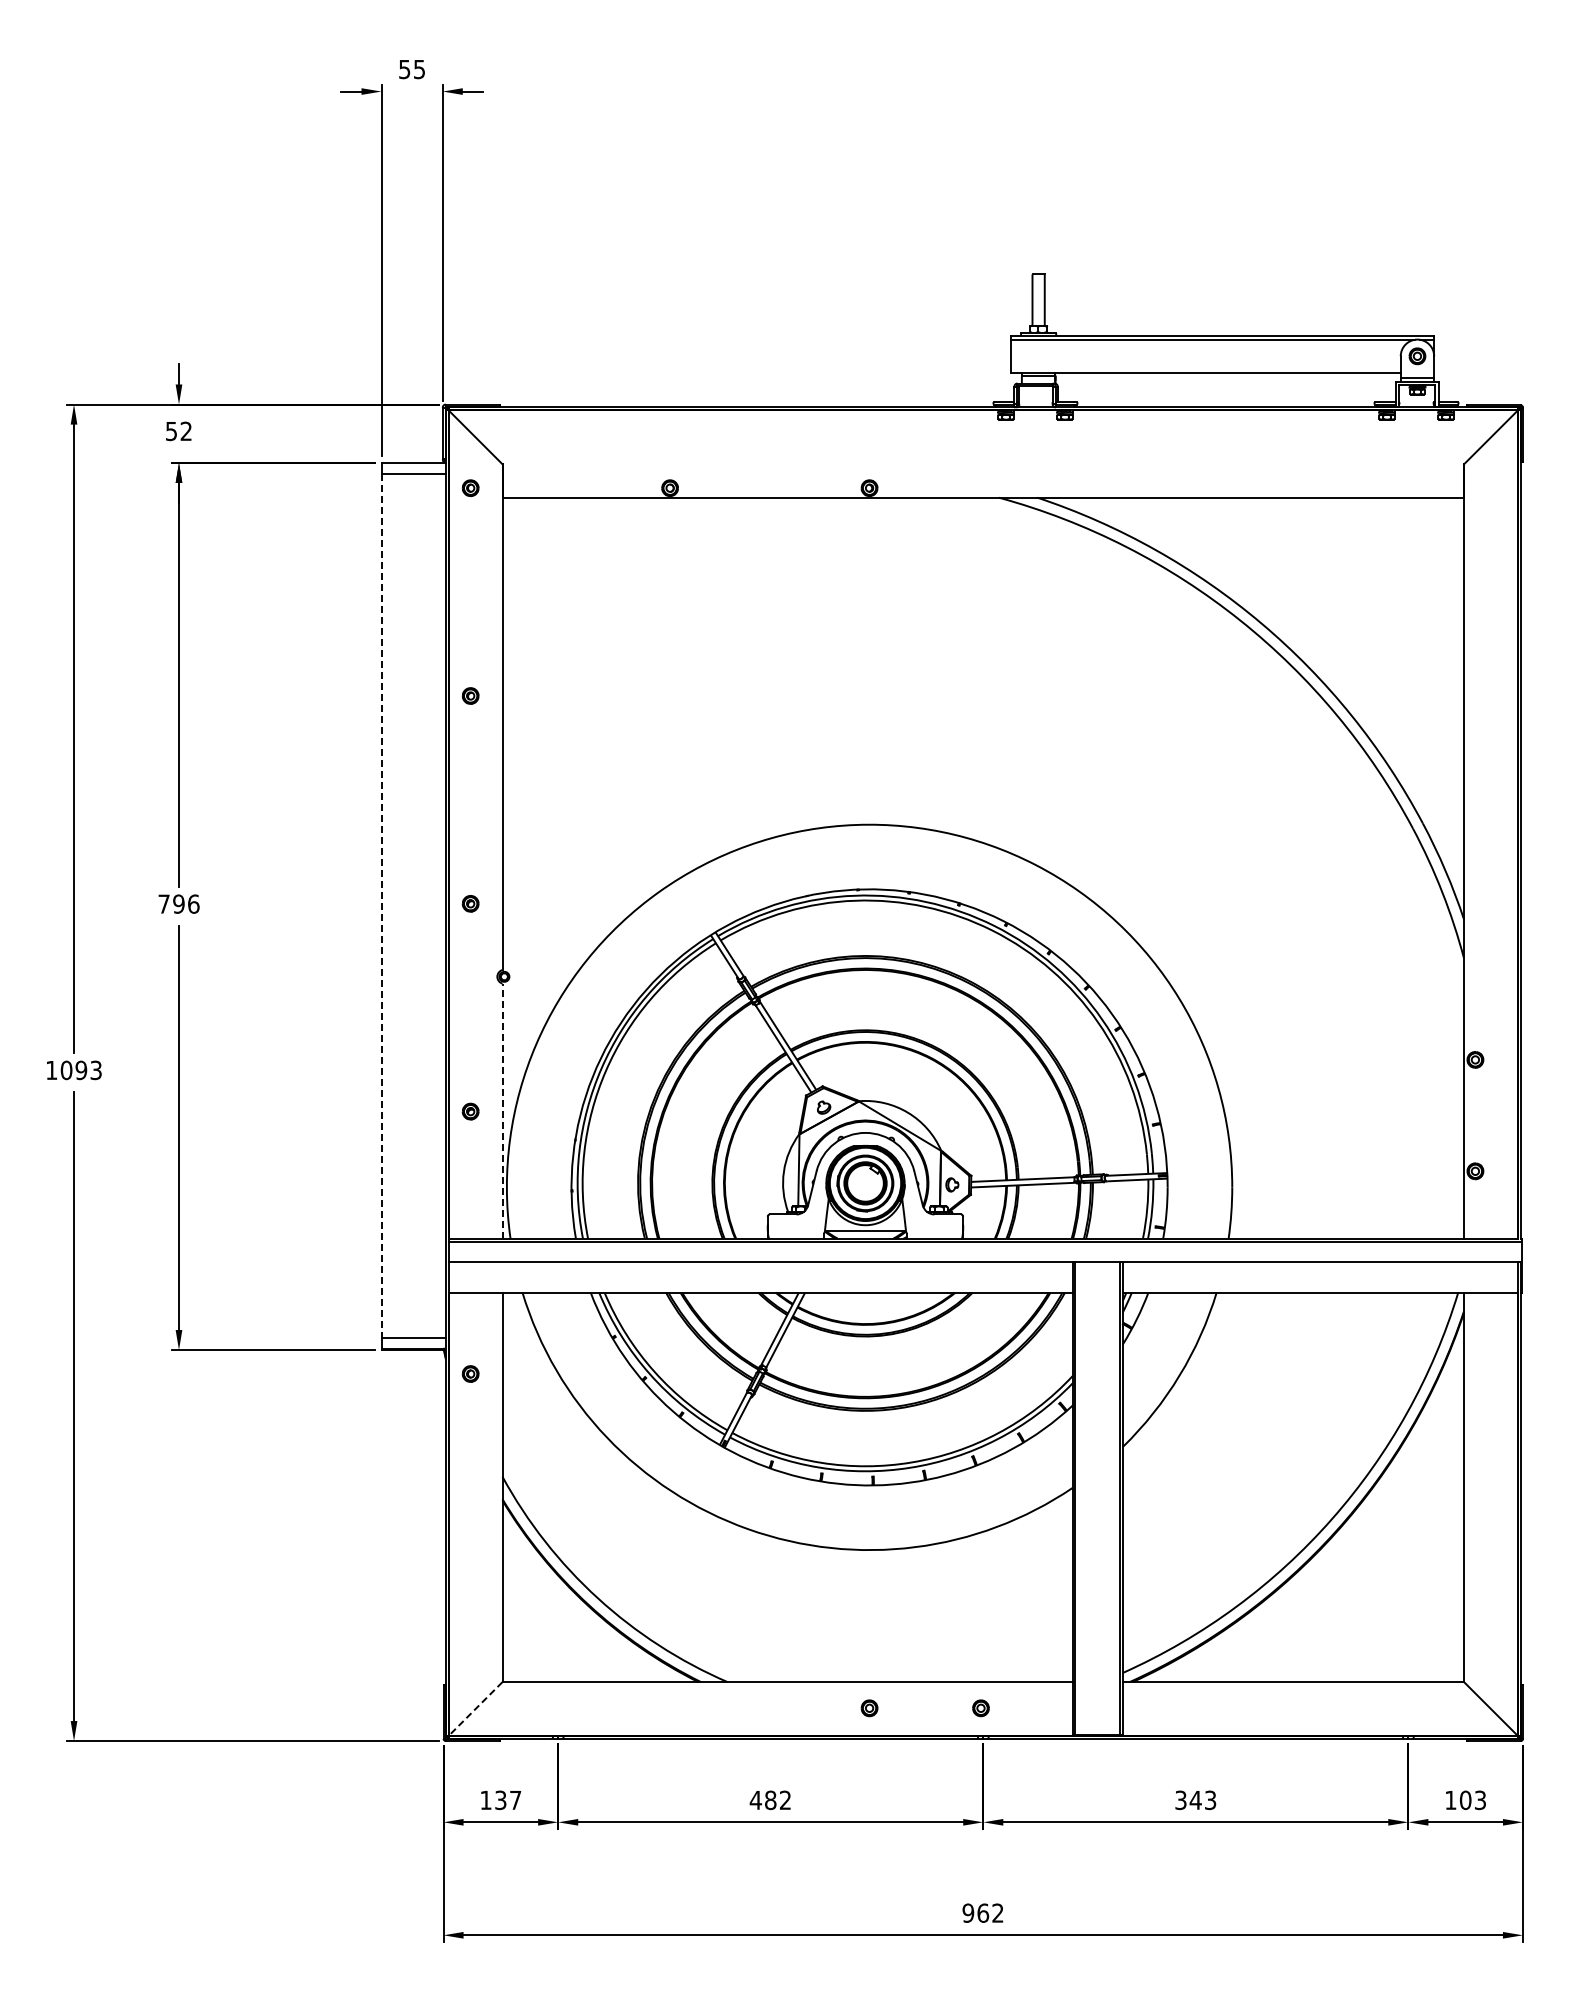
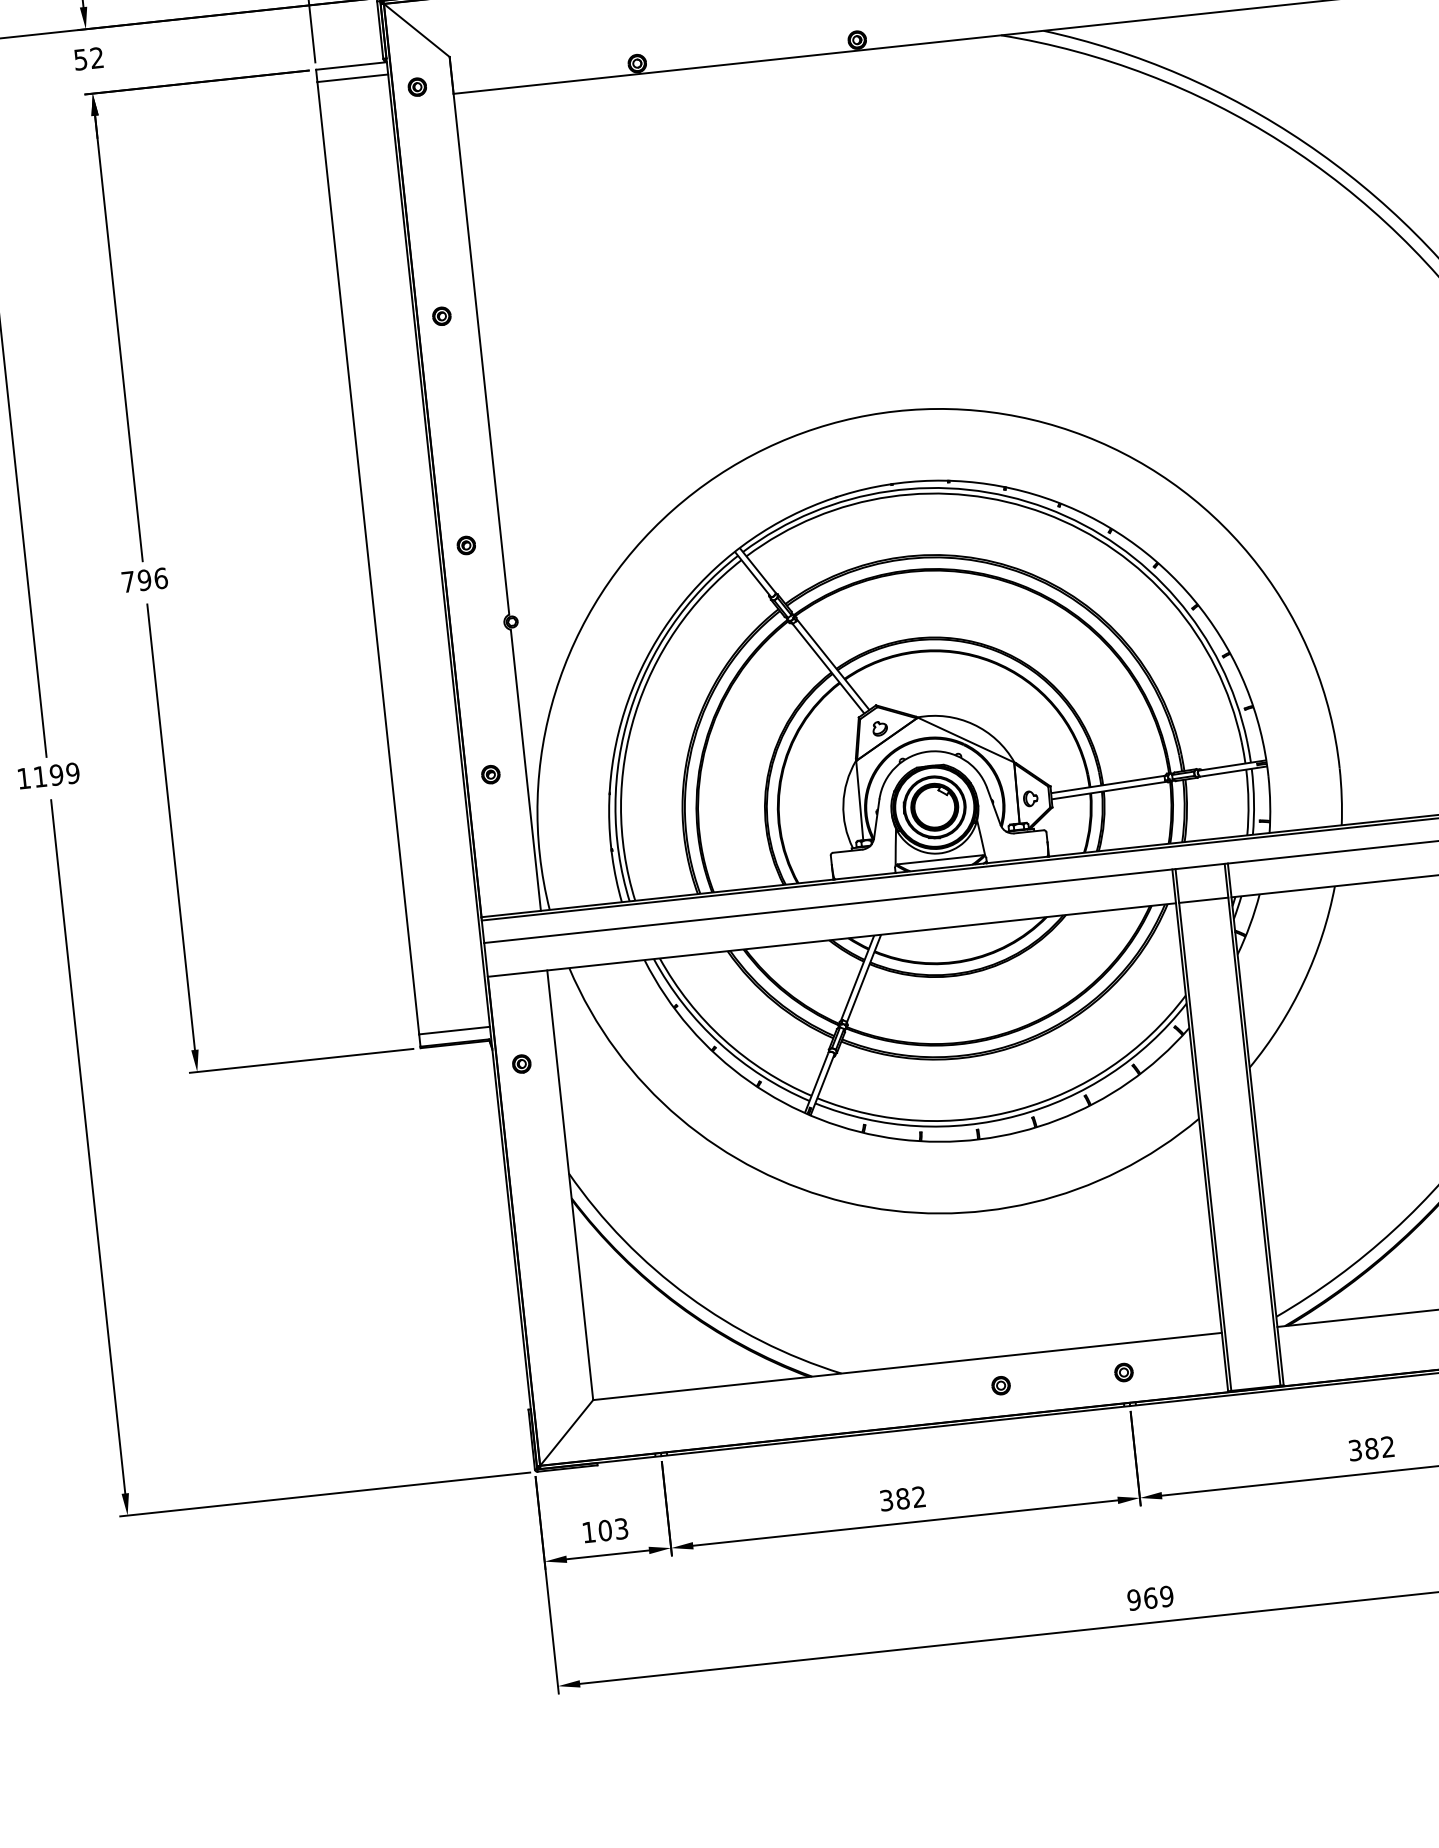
line: (381, 905) -> (368, 557), dashed -> solid
text: (80, 1070) -> (55, 775), 1093 -> 1199
line: (502, 1110) -> (525, 769), dashed -> solid
line: (1097, 1292) -> (1203, 900), added
line: (475, 1709) -> (566, 1433), dashed -> solid
text: (508, 1800) -> (613, 1529), 137 -> 103
text: (755, 1800) -> (886, 1500), 482 -> 382
text: (1202, 1800) -> (1379, 1448), 343 -> 382
text: (997, 1912) -> (1166, 1595), 962 -> 969

